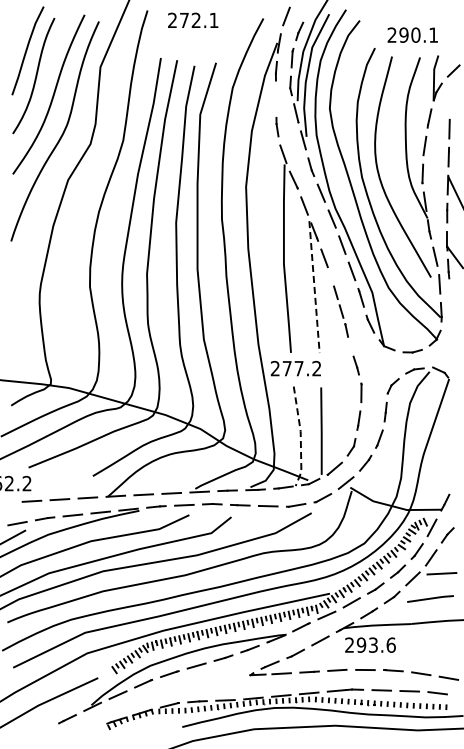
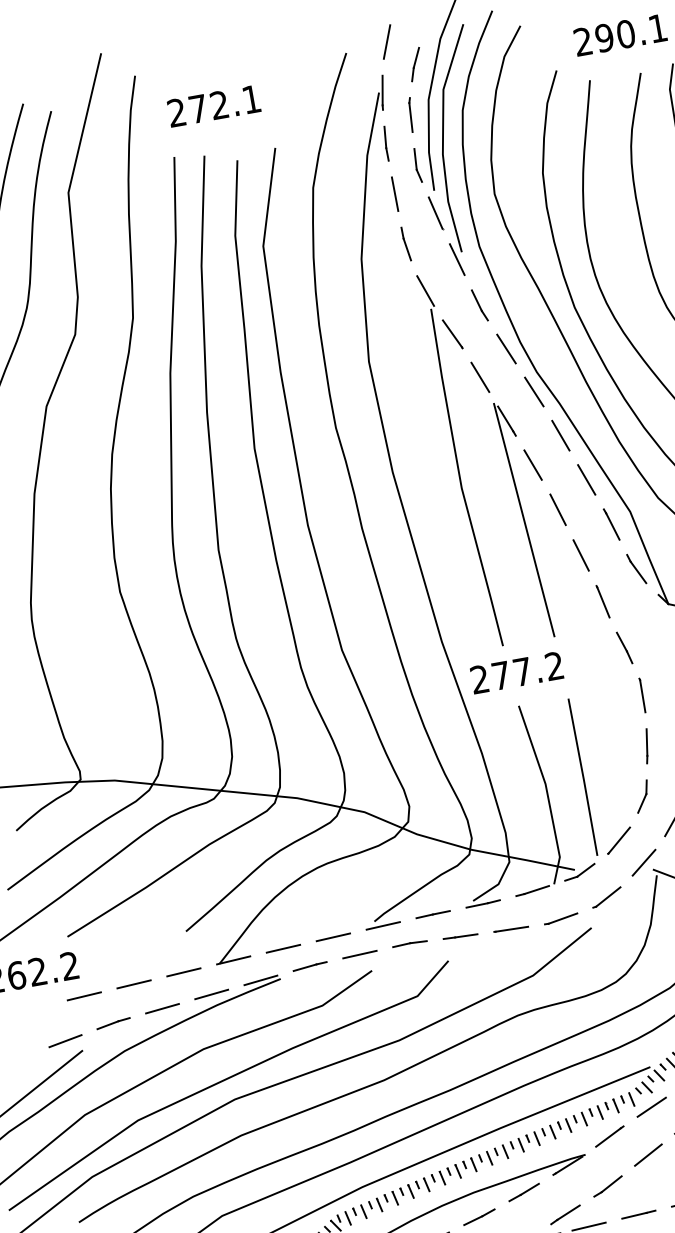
text: (193, 19) -> (214, 104), moved
line: (276, 99) -> (395, 194), added
line: (314, 288) -> (524, 522), dashed -> solid
part: (340, 311) -> (578, 555), size x1.43
line: (300, 437) -> (547, 795), dashed -> solid

